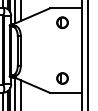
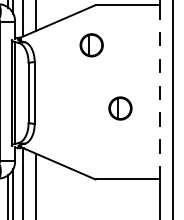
part: (62, 22) -> (91, 44), moved
line: (81, 51) -> (159, 94), solid -> dashed
part: (62, 78) -> (120, 108), moved

